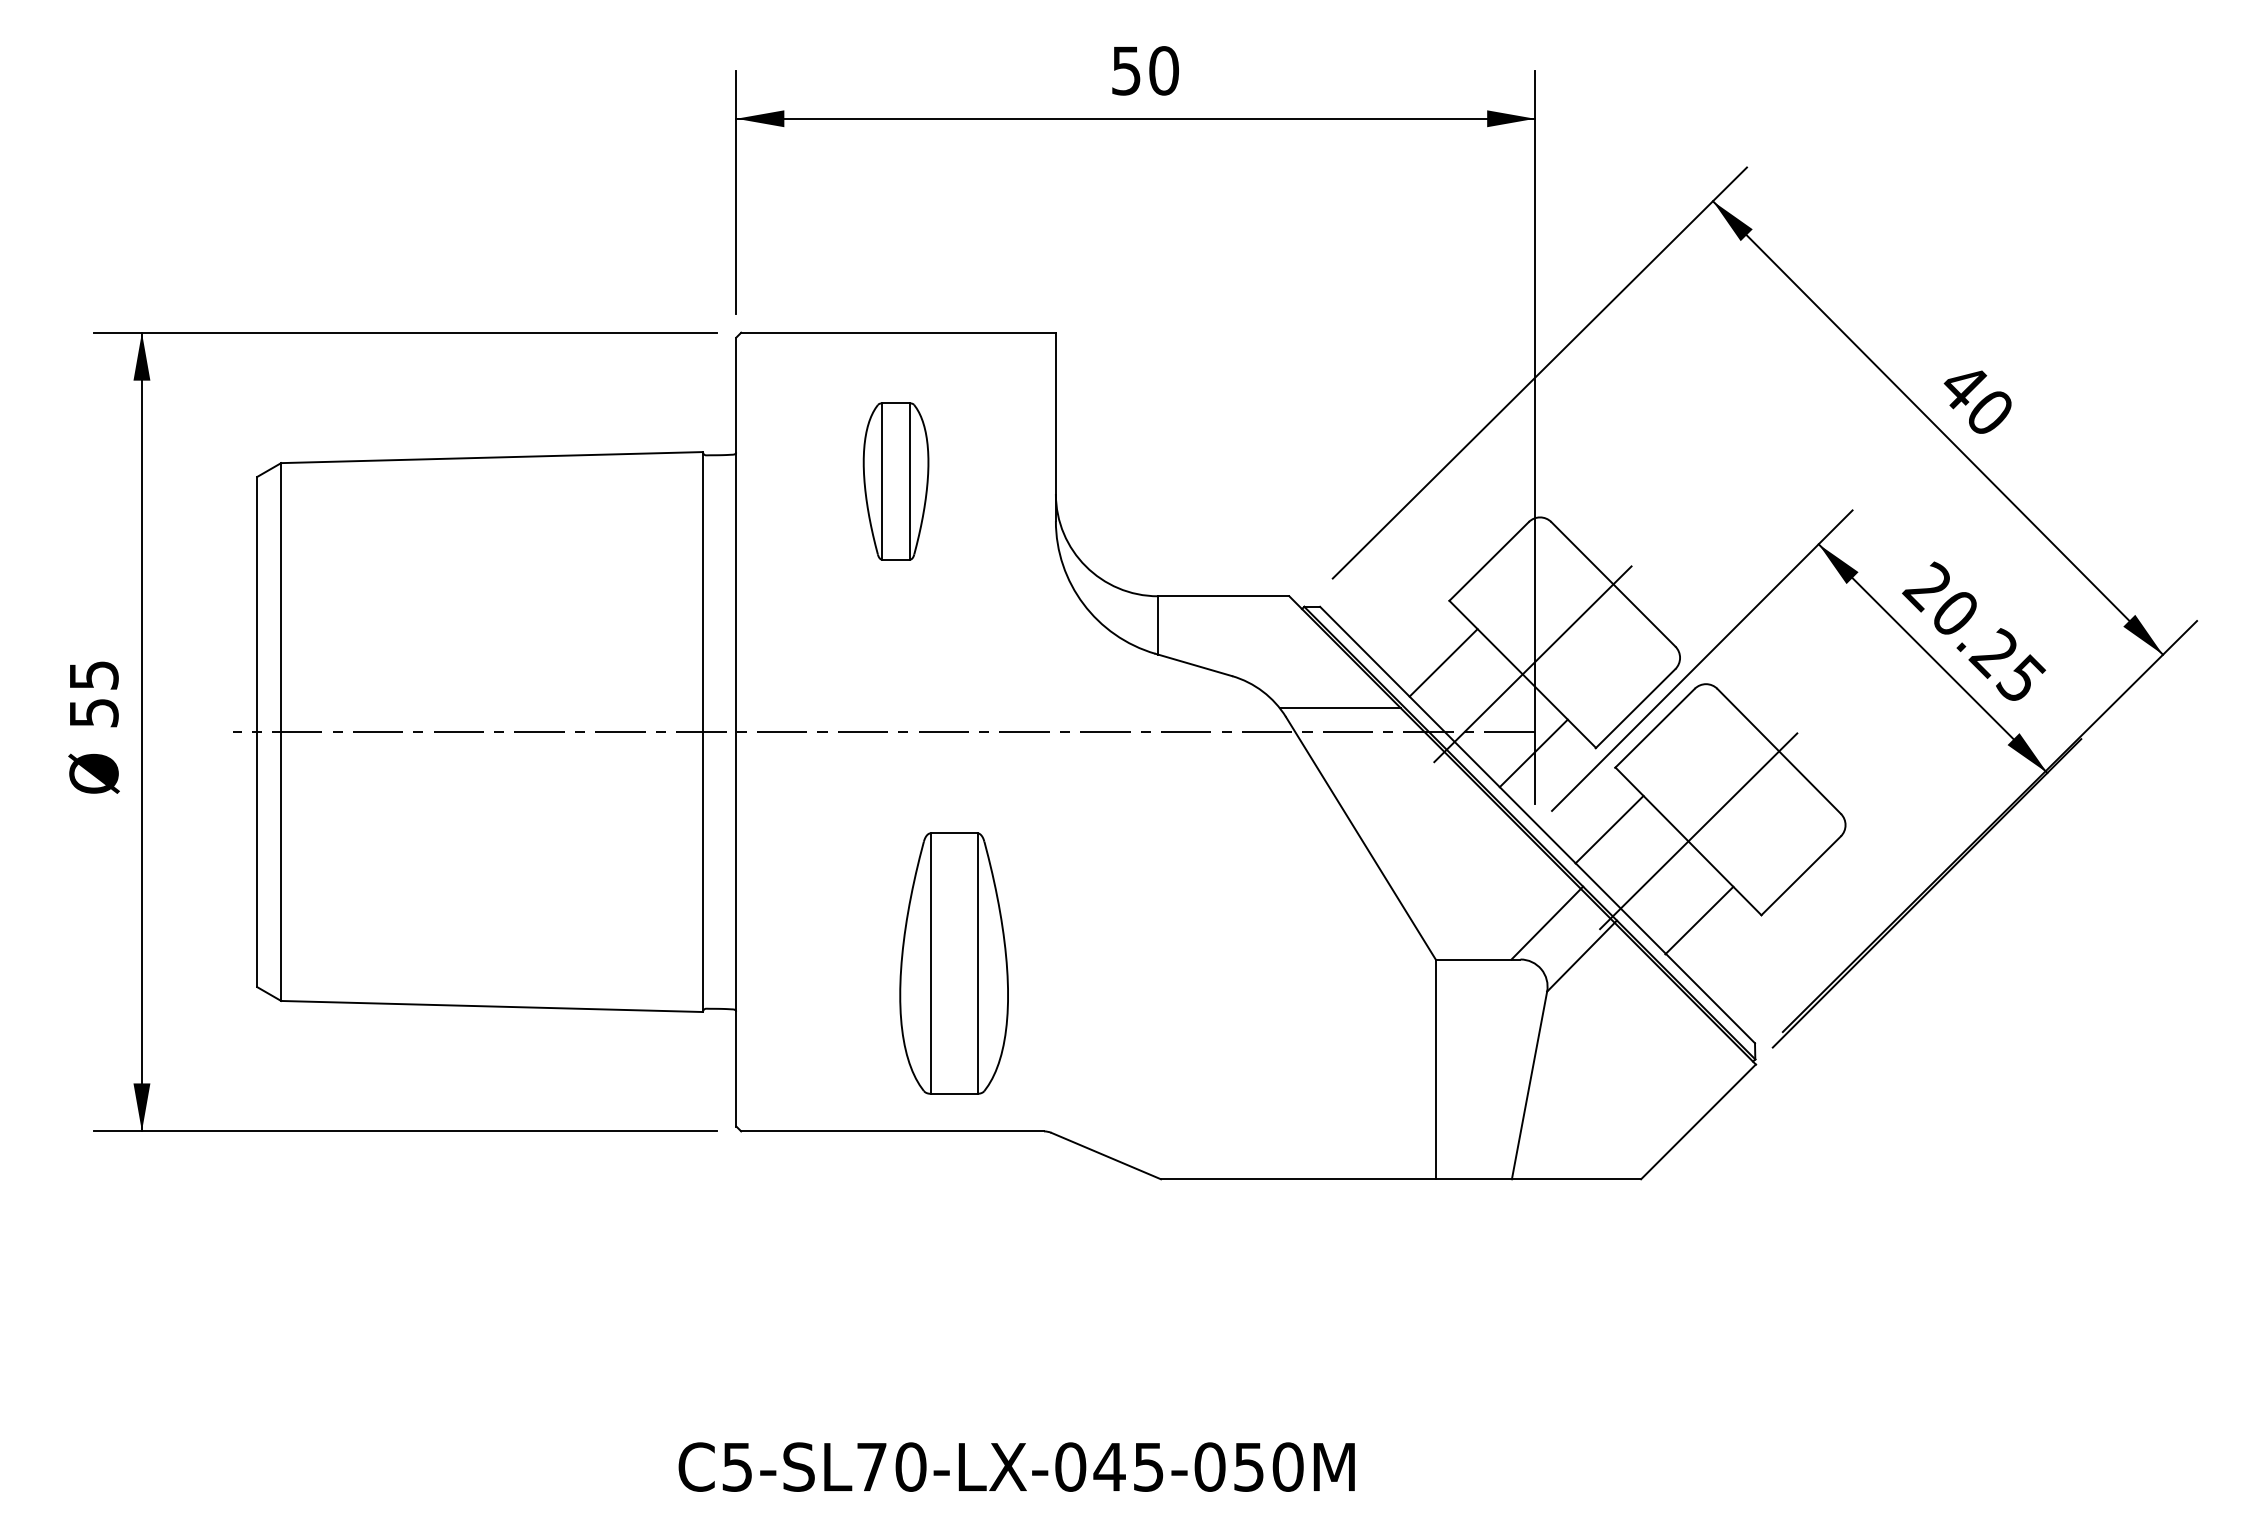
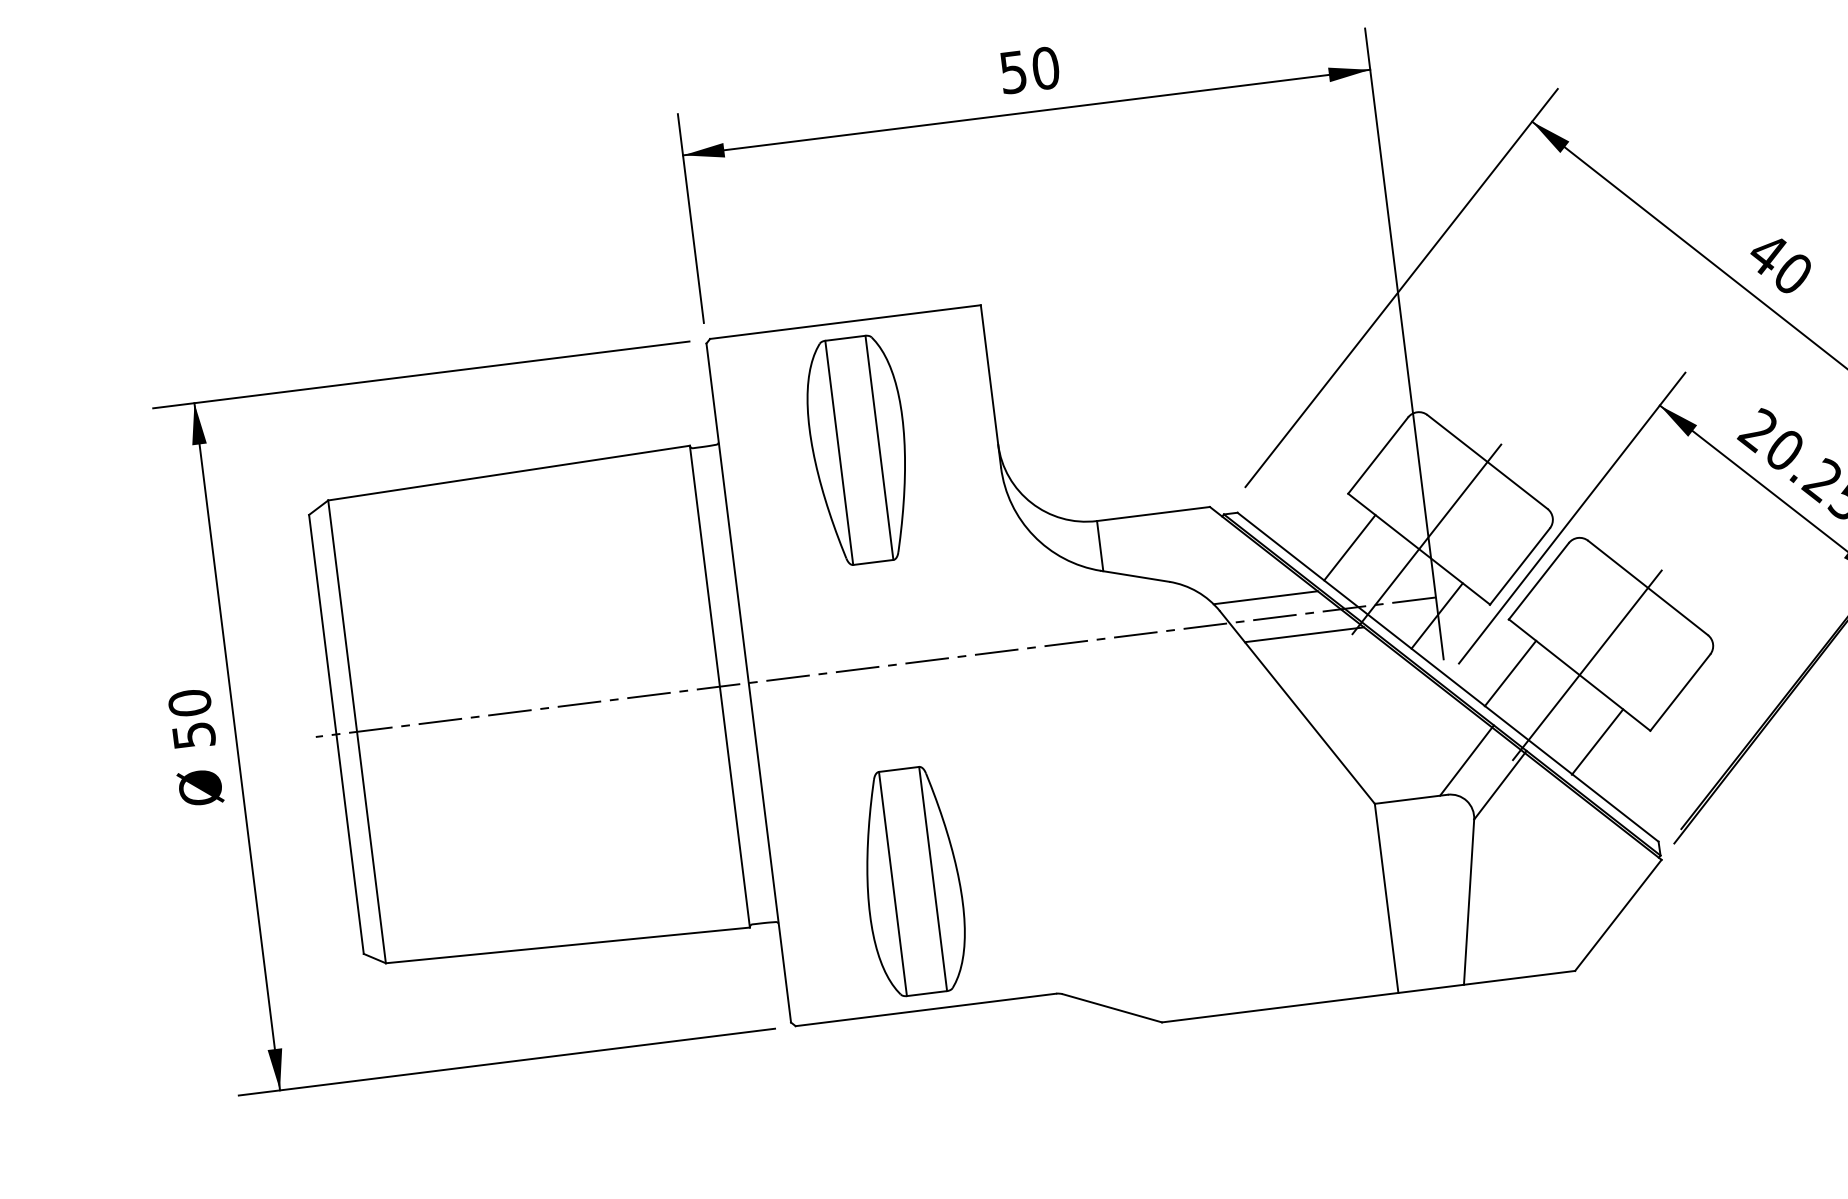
part: (895, 481) -> (858, 450), size x1.67
text: (93, 675) -> (189, 703), 55 -> 50
line: (1379, 755) -> (1304, 634), added
part: (953, 963) -> (912, 881), moved

